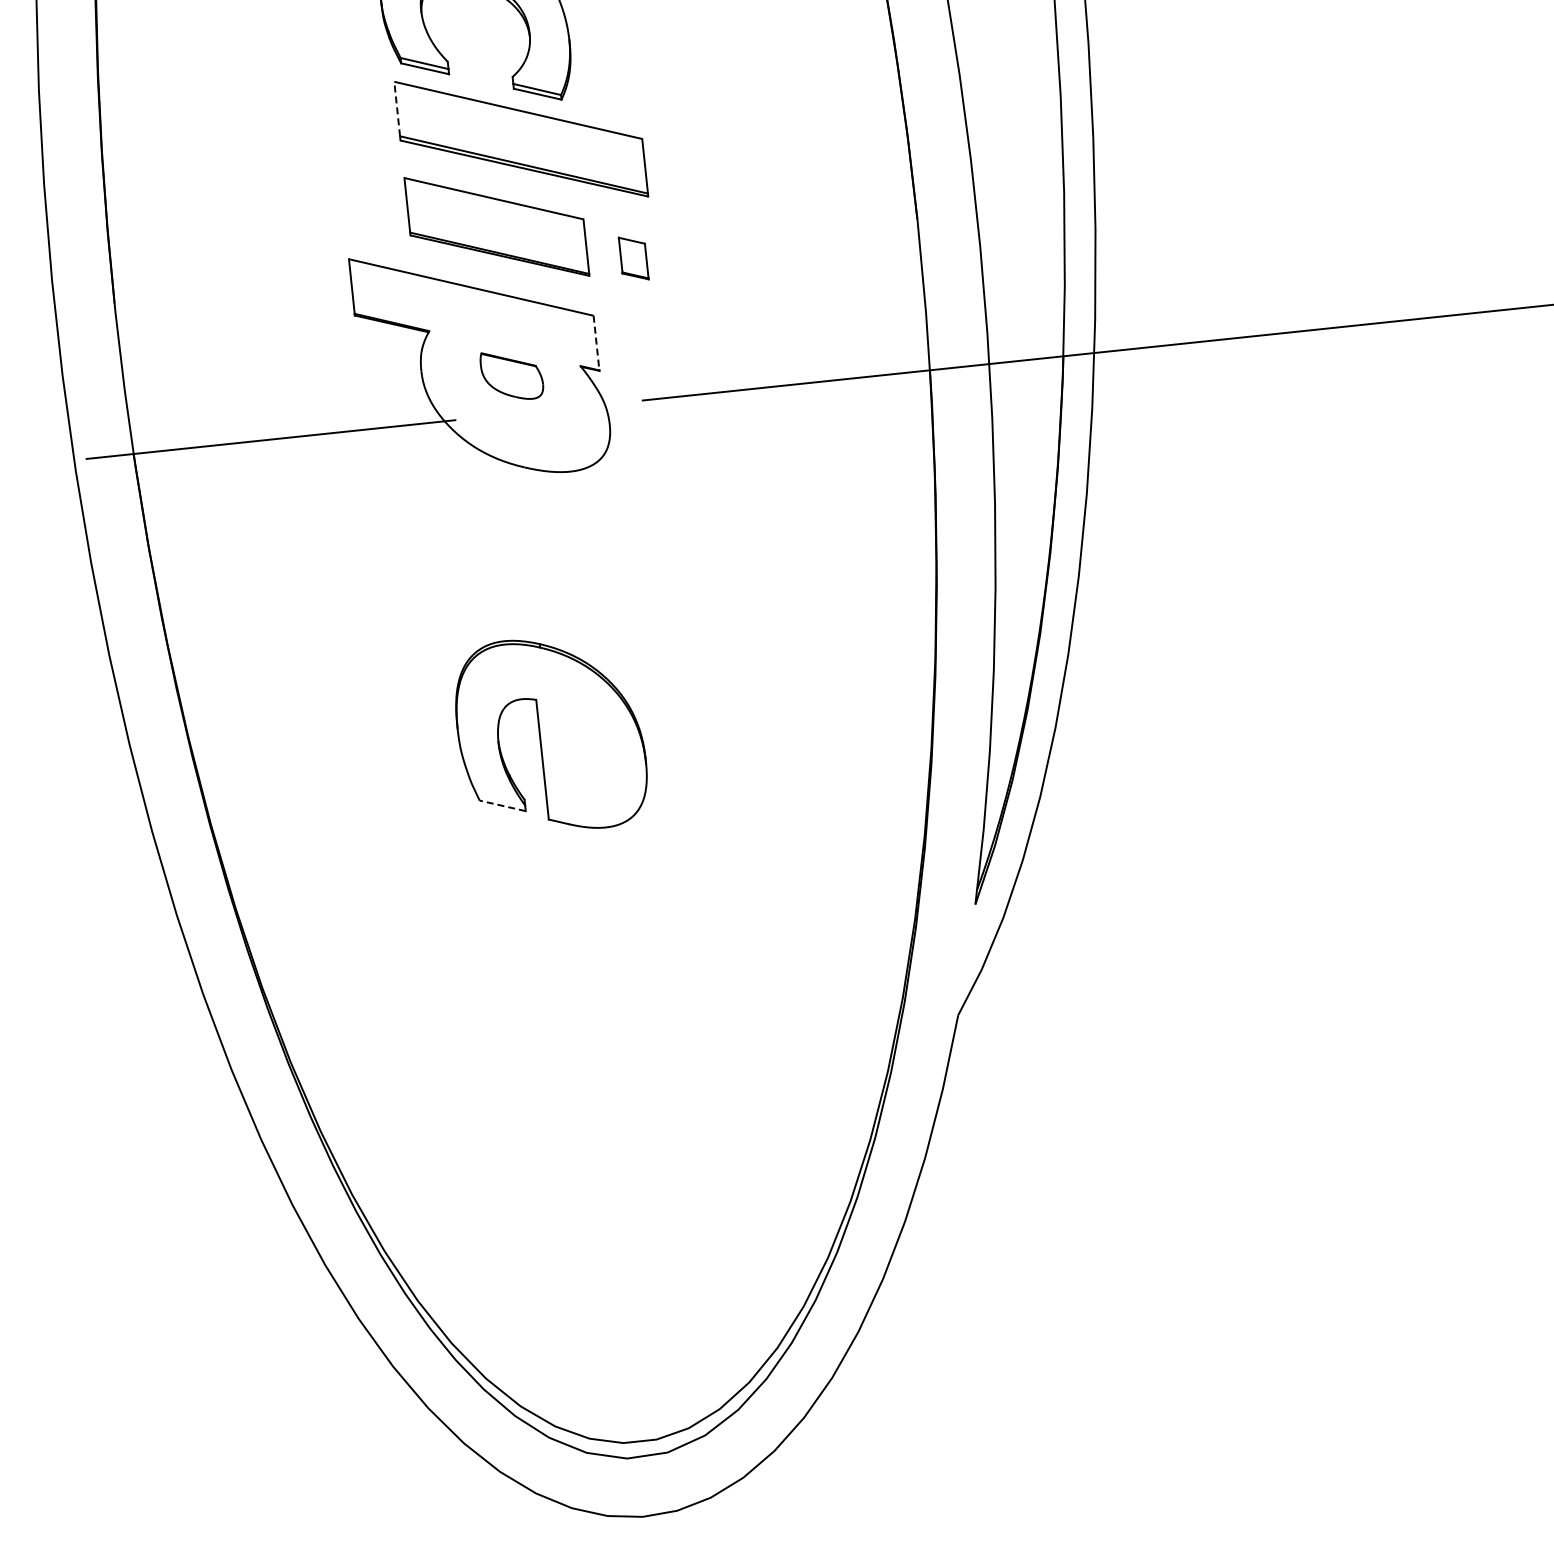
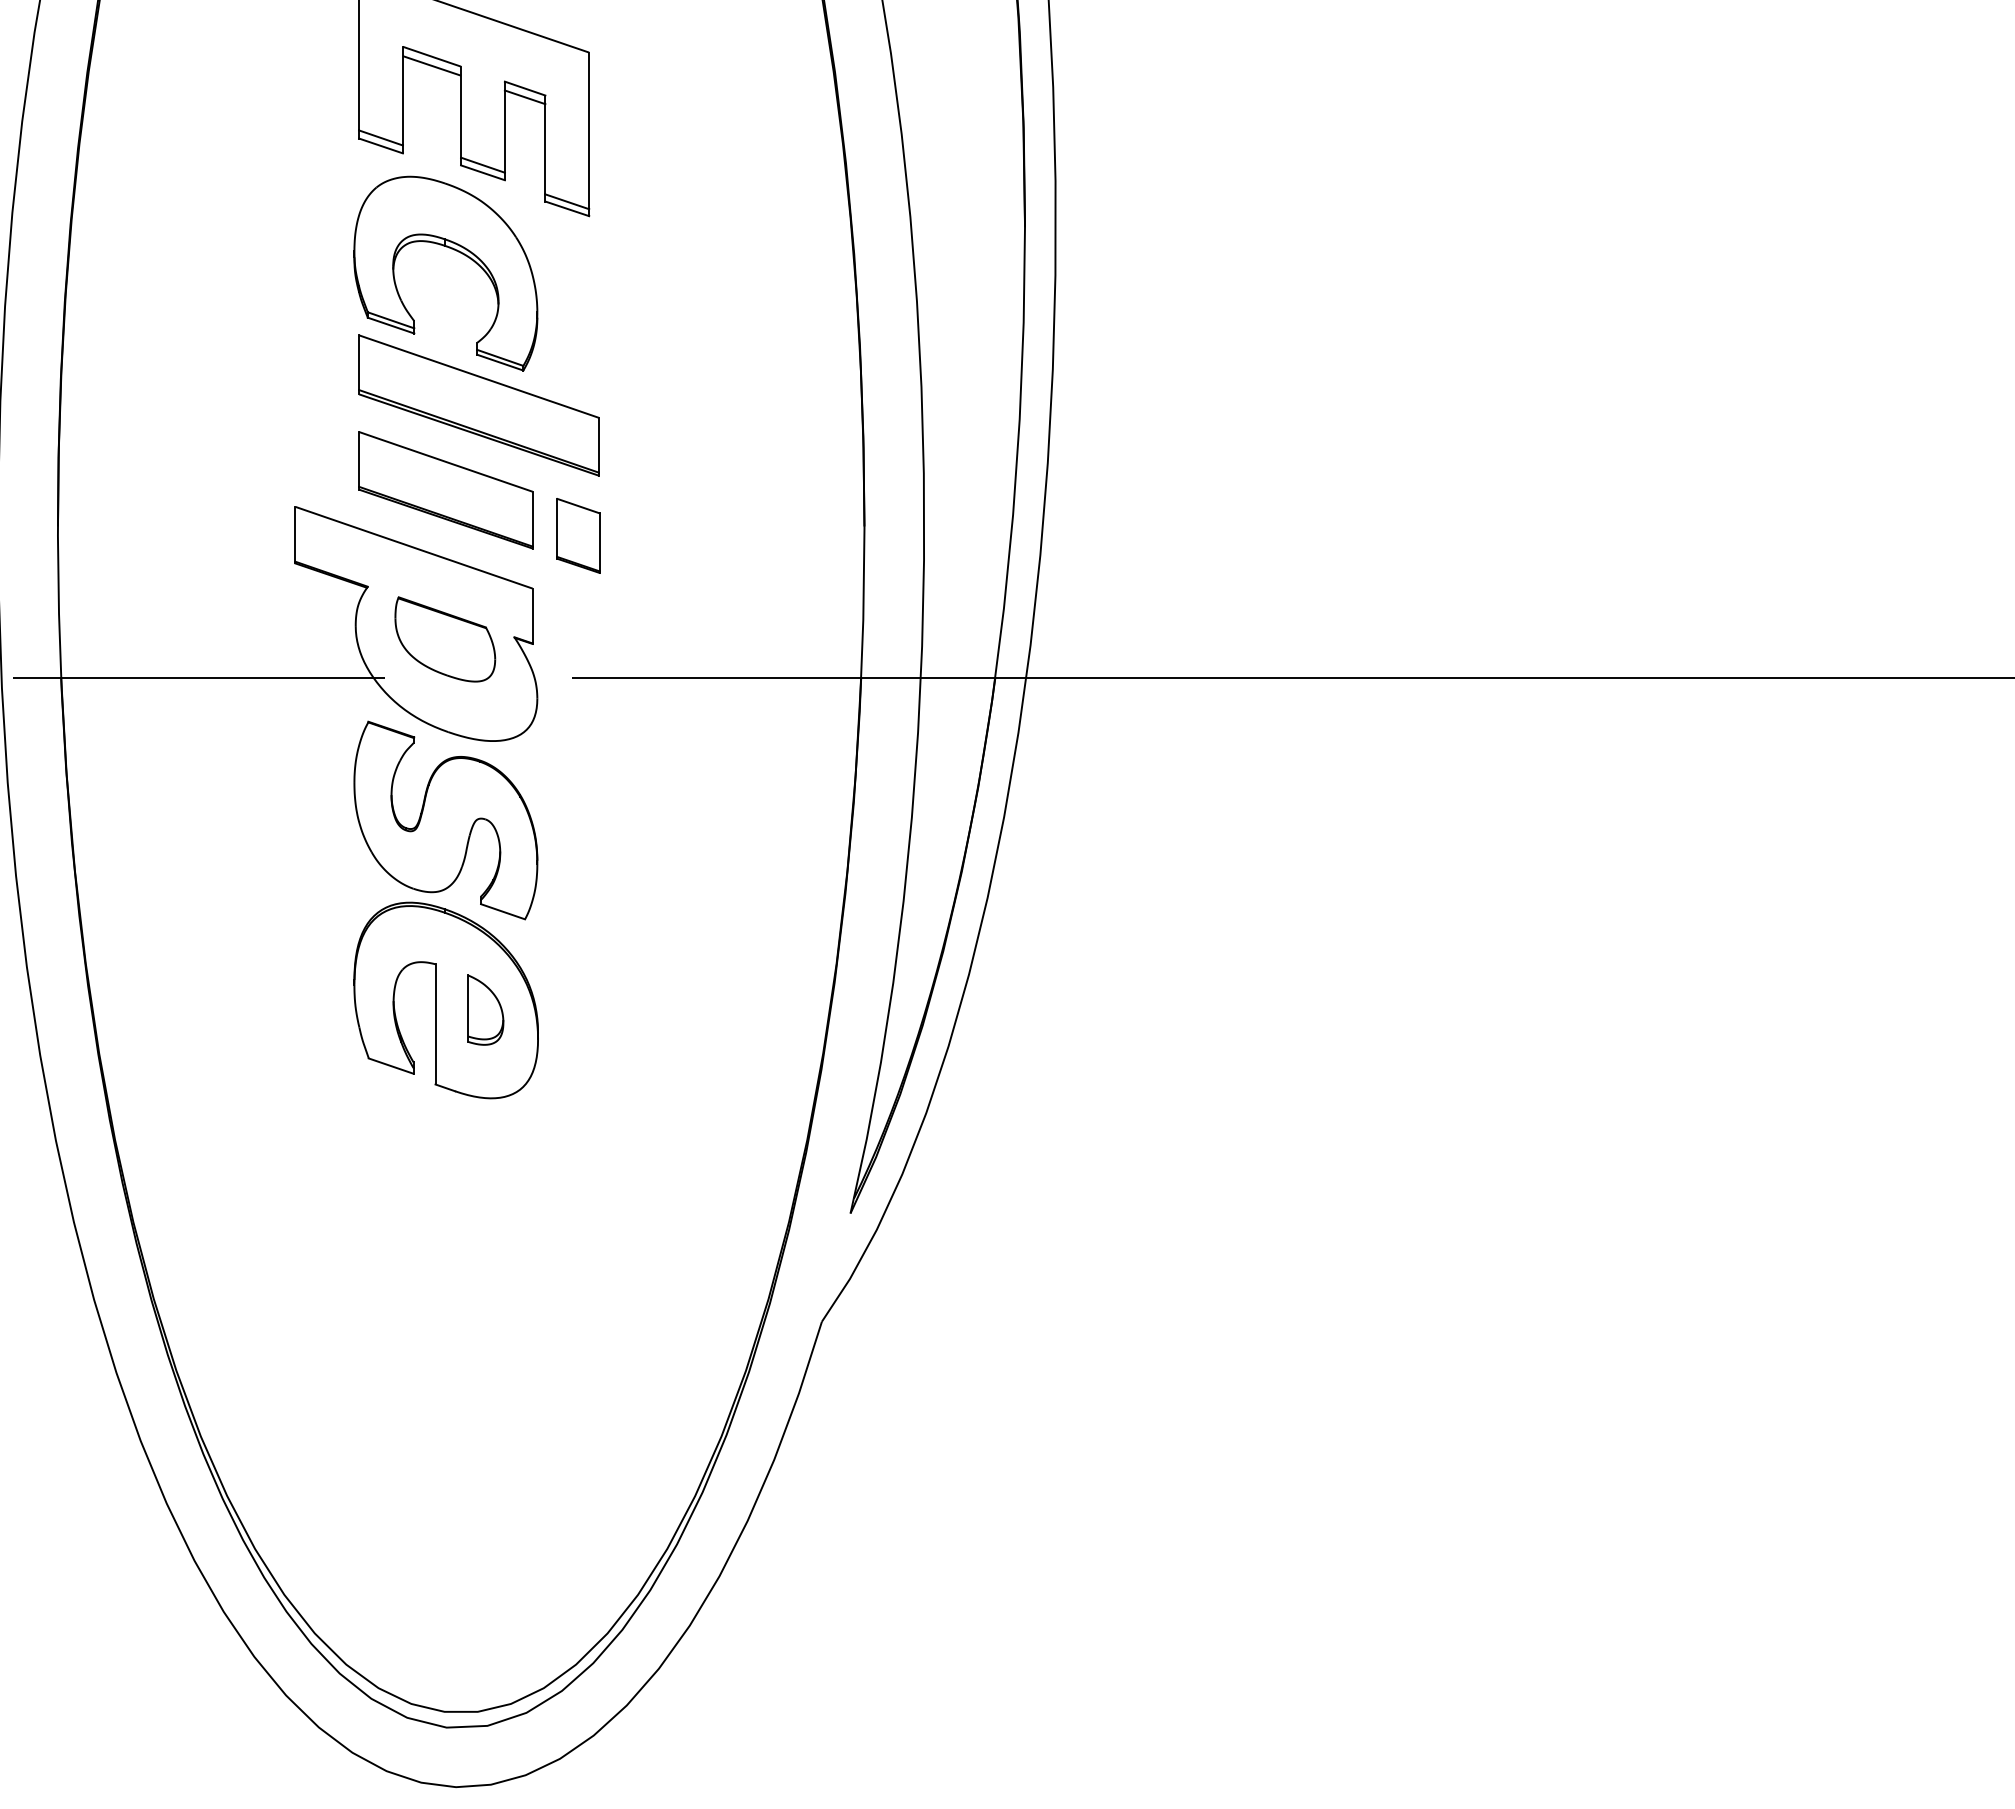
line: (397, 108) -> (359, 362), dashed -> solid
part: (633, 258) -> (578, 535), size x1.67
line: (596, 343) -> (532, 616), dashed -> solid
part: (512, 375) -> (445, 639), size x1.67
part: (531, 555) -> (445, 820), added
part: (590, 739) -> (485, 1009), added
line: (503, 806) -> (391, 1066), dashed -> solid

